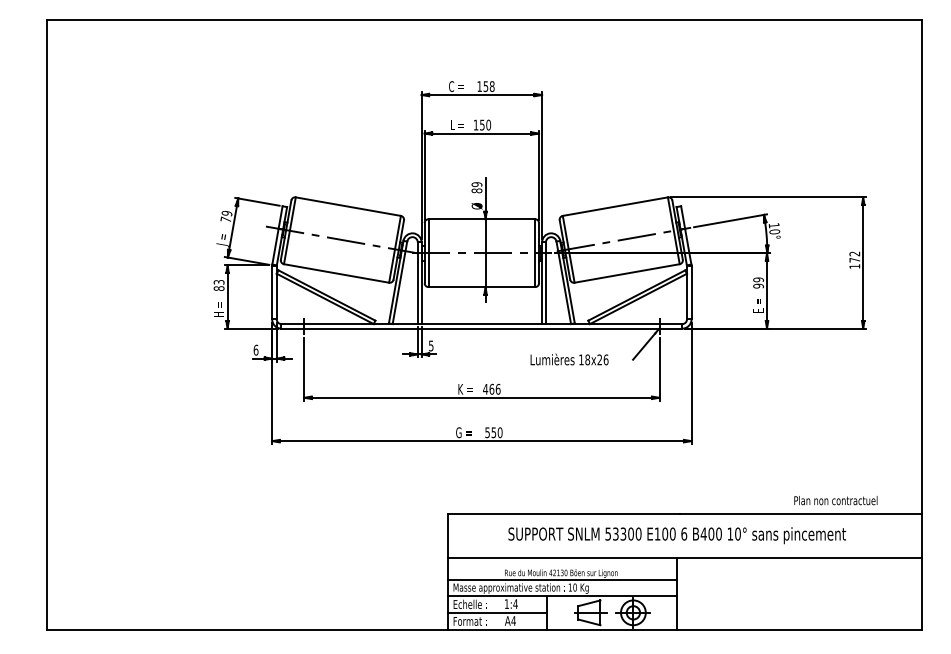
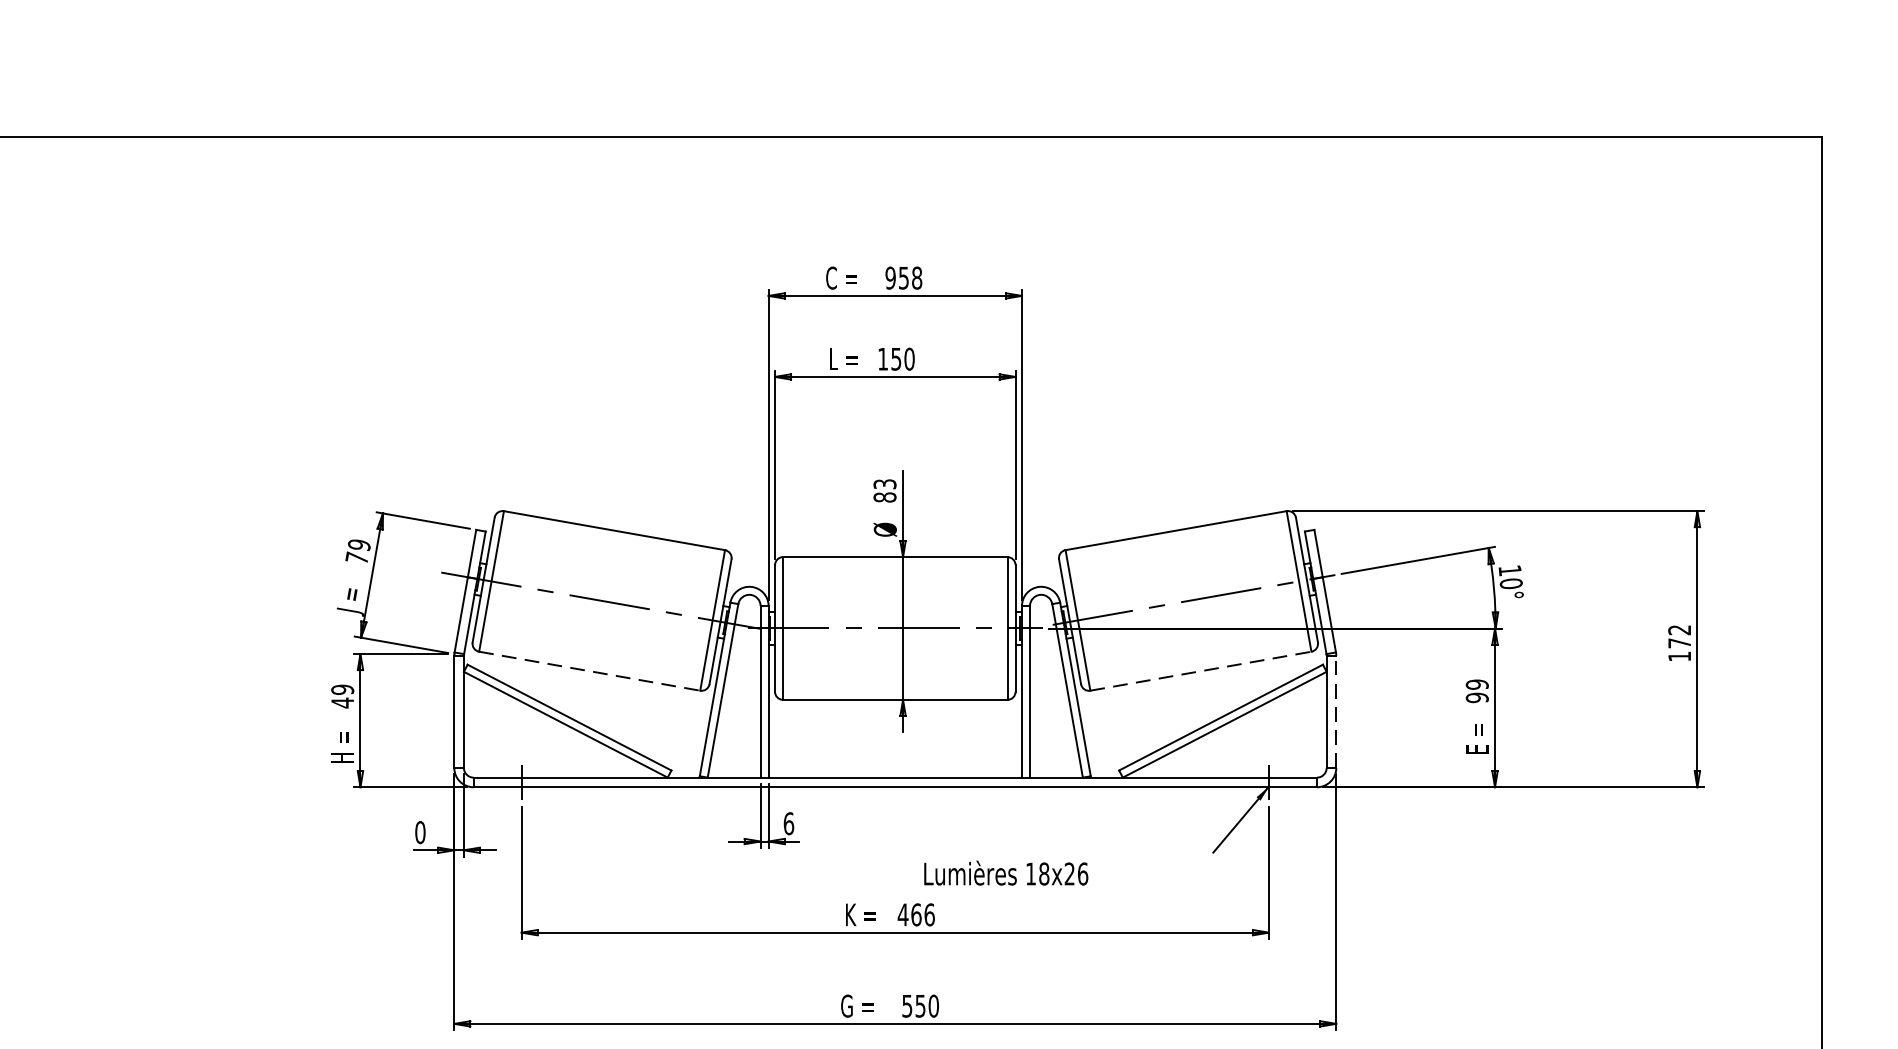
text: (479, 86) -> (890, 277), 158 -> 958
text: (476, 184) -> (884, 484), 89 -> 83
line: (337, 273) -> (591, 671), solid -> dashed
line: (627, 273) -> (1201, 671), solid -> dashed
text: (218, 285) -> (341, 696), 83 -> 49
line: (691, 292) -> (1336, 711), solid -> dashed
text: (430, 345) -> (787, 822), 5 -> 6
text: (256, 349) -> (421, 831), 6 -> 0
text: (569, 359) -> (1005, 873), moved

